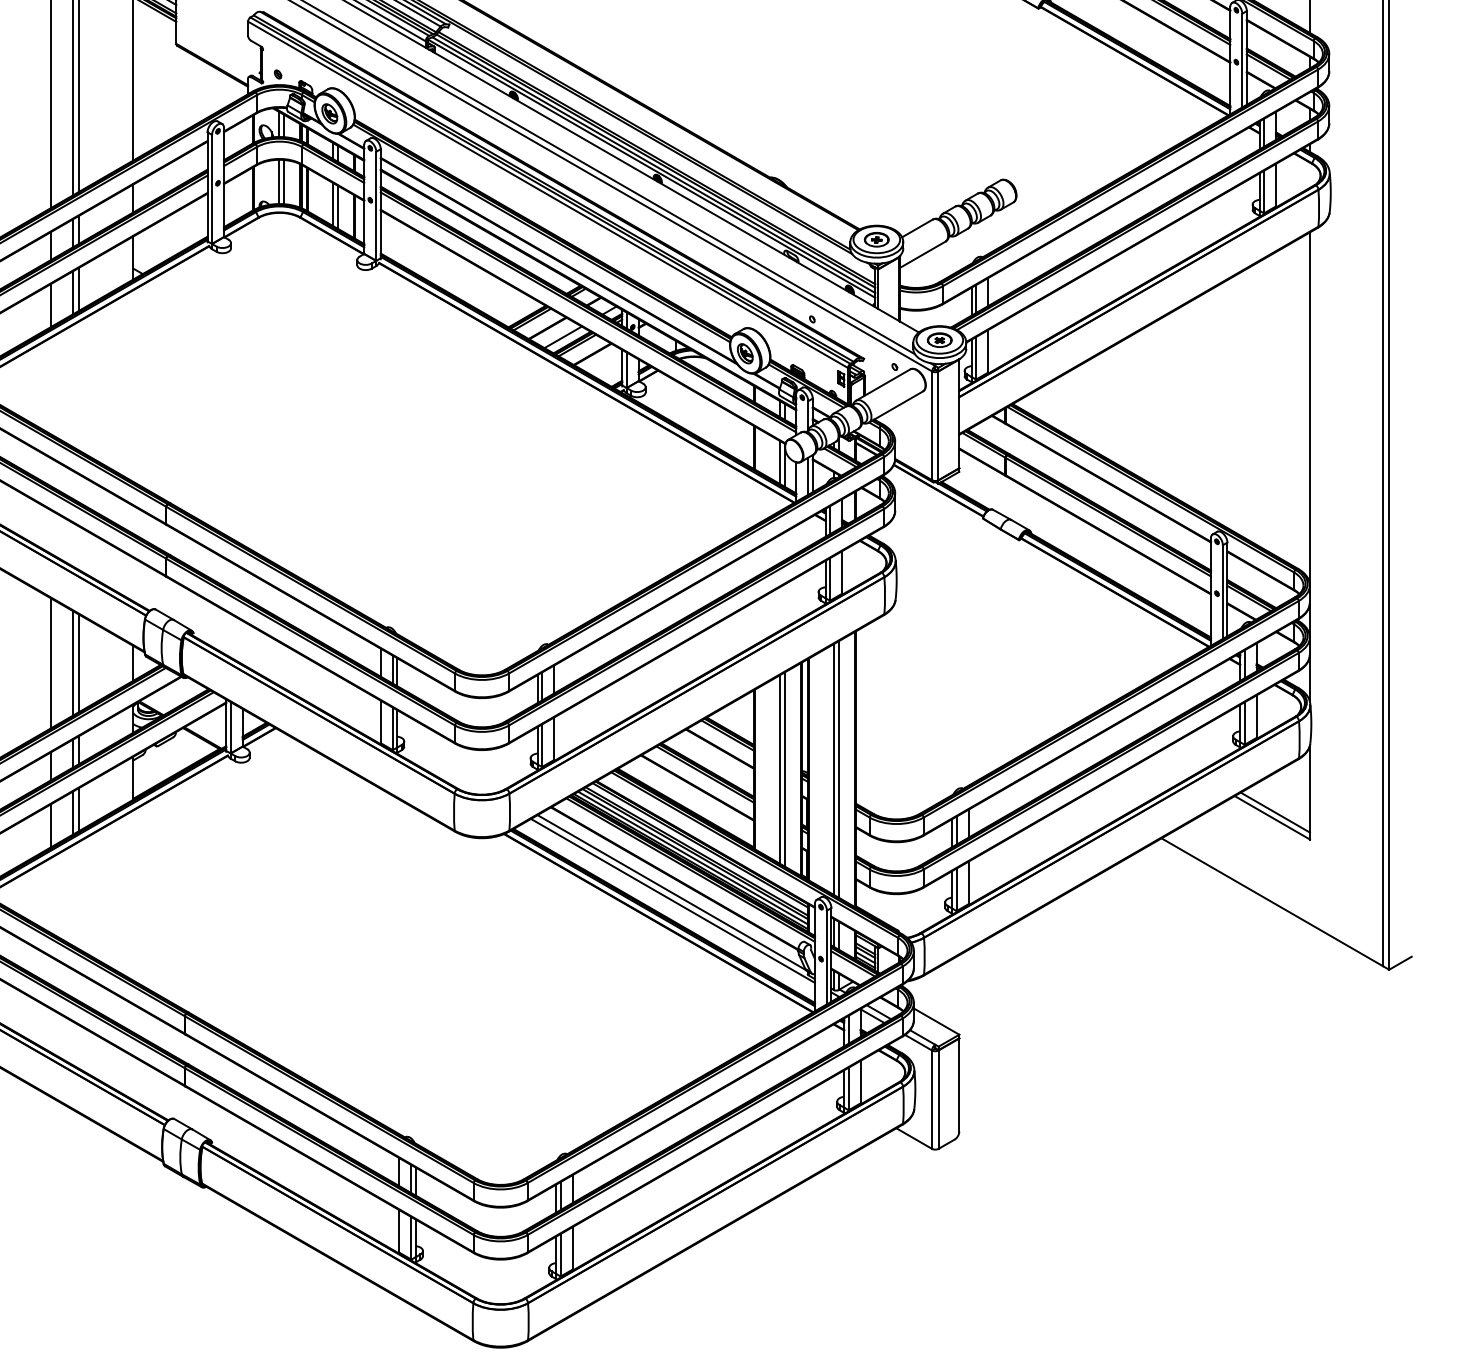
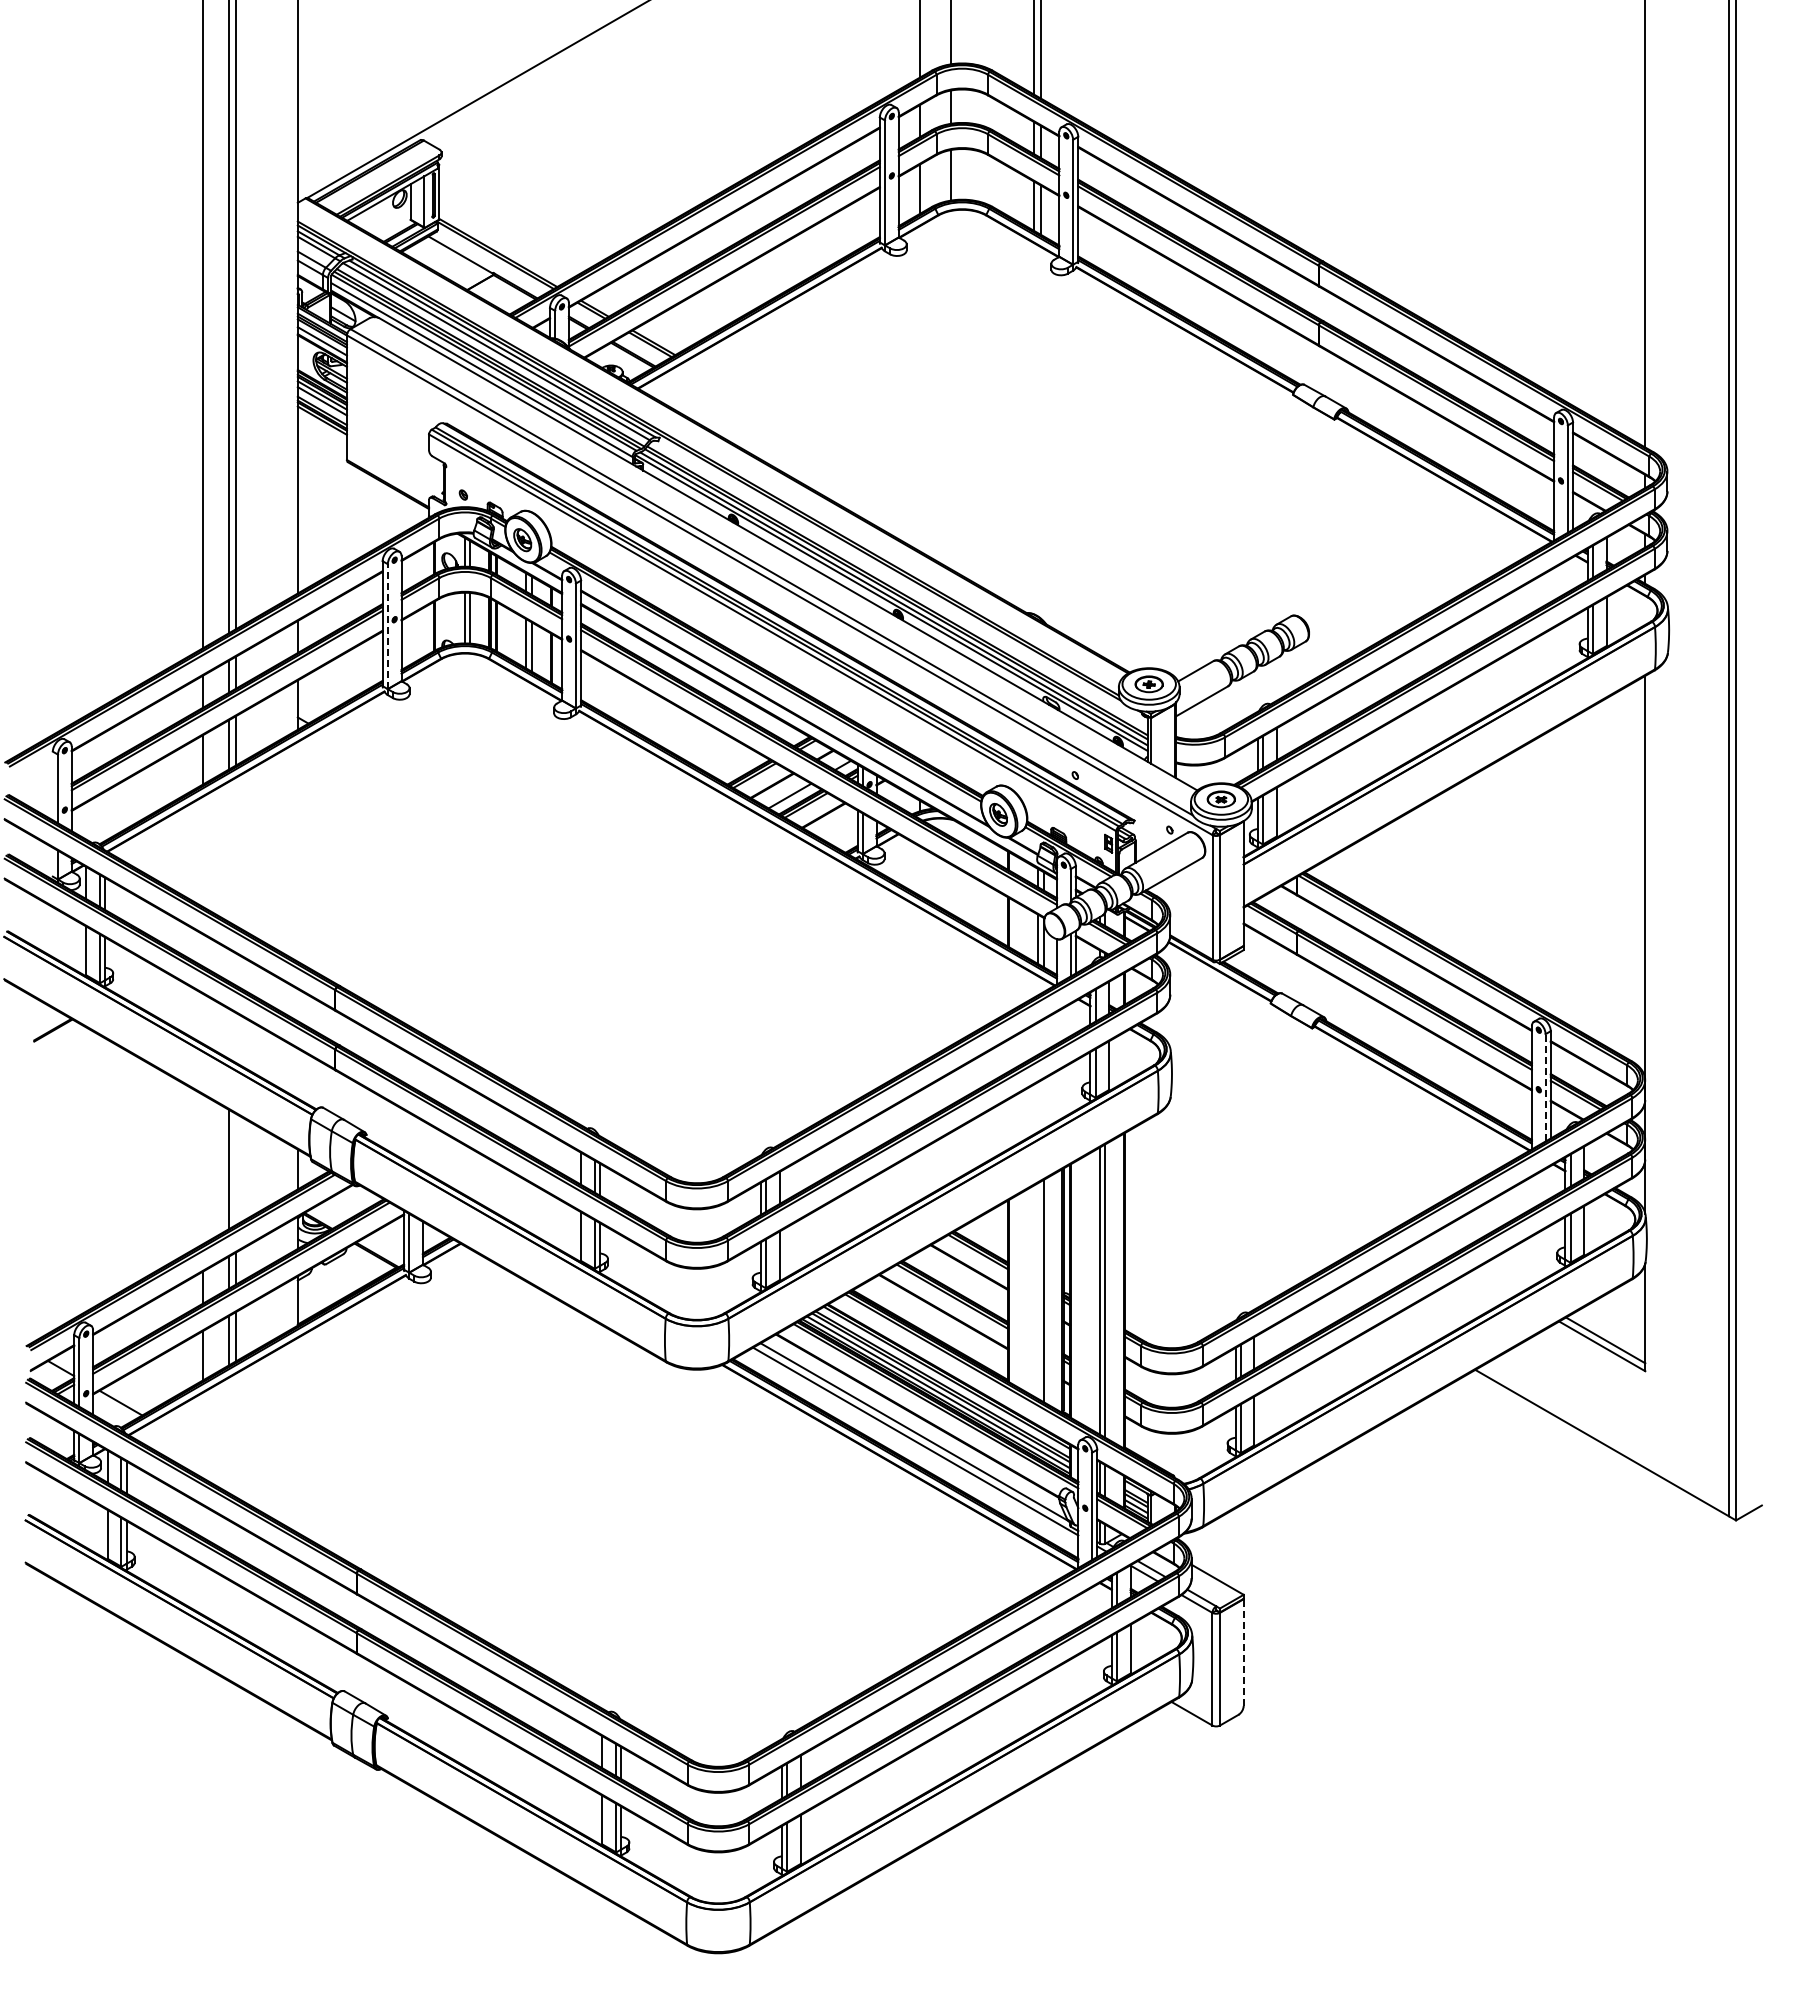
line: (211, 189) -> (387, 626), solid -> dashed
line: (1222, 591) -> (1545, 1087), solid -> dashed
line: (51, 663) -> (203, 1169), removed
line: (79, 663) -> (235, 1169), removed
line: (780, 769) -> (1038, 1291), removed
line: (959, 1085) -> (1243, 1652), solid -> dashed

